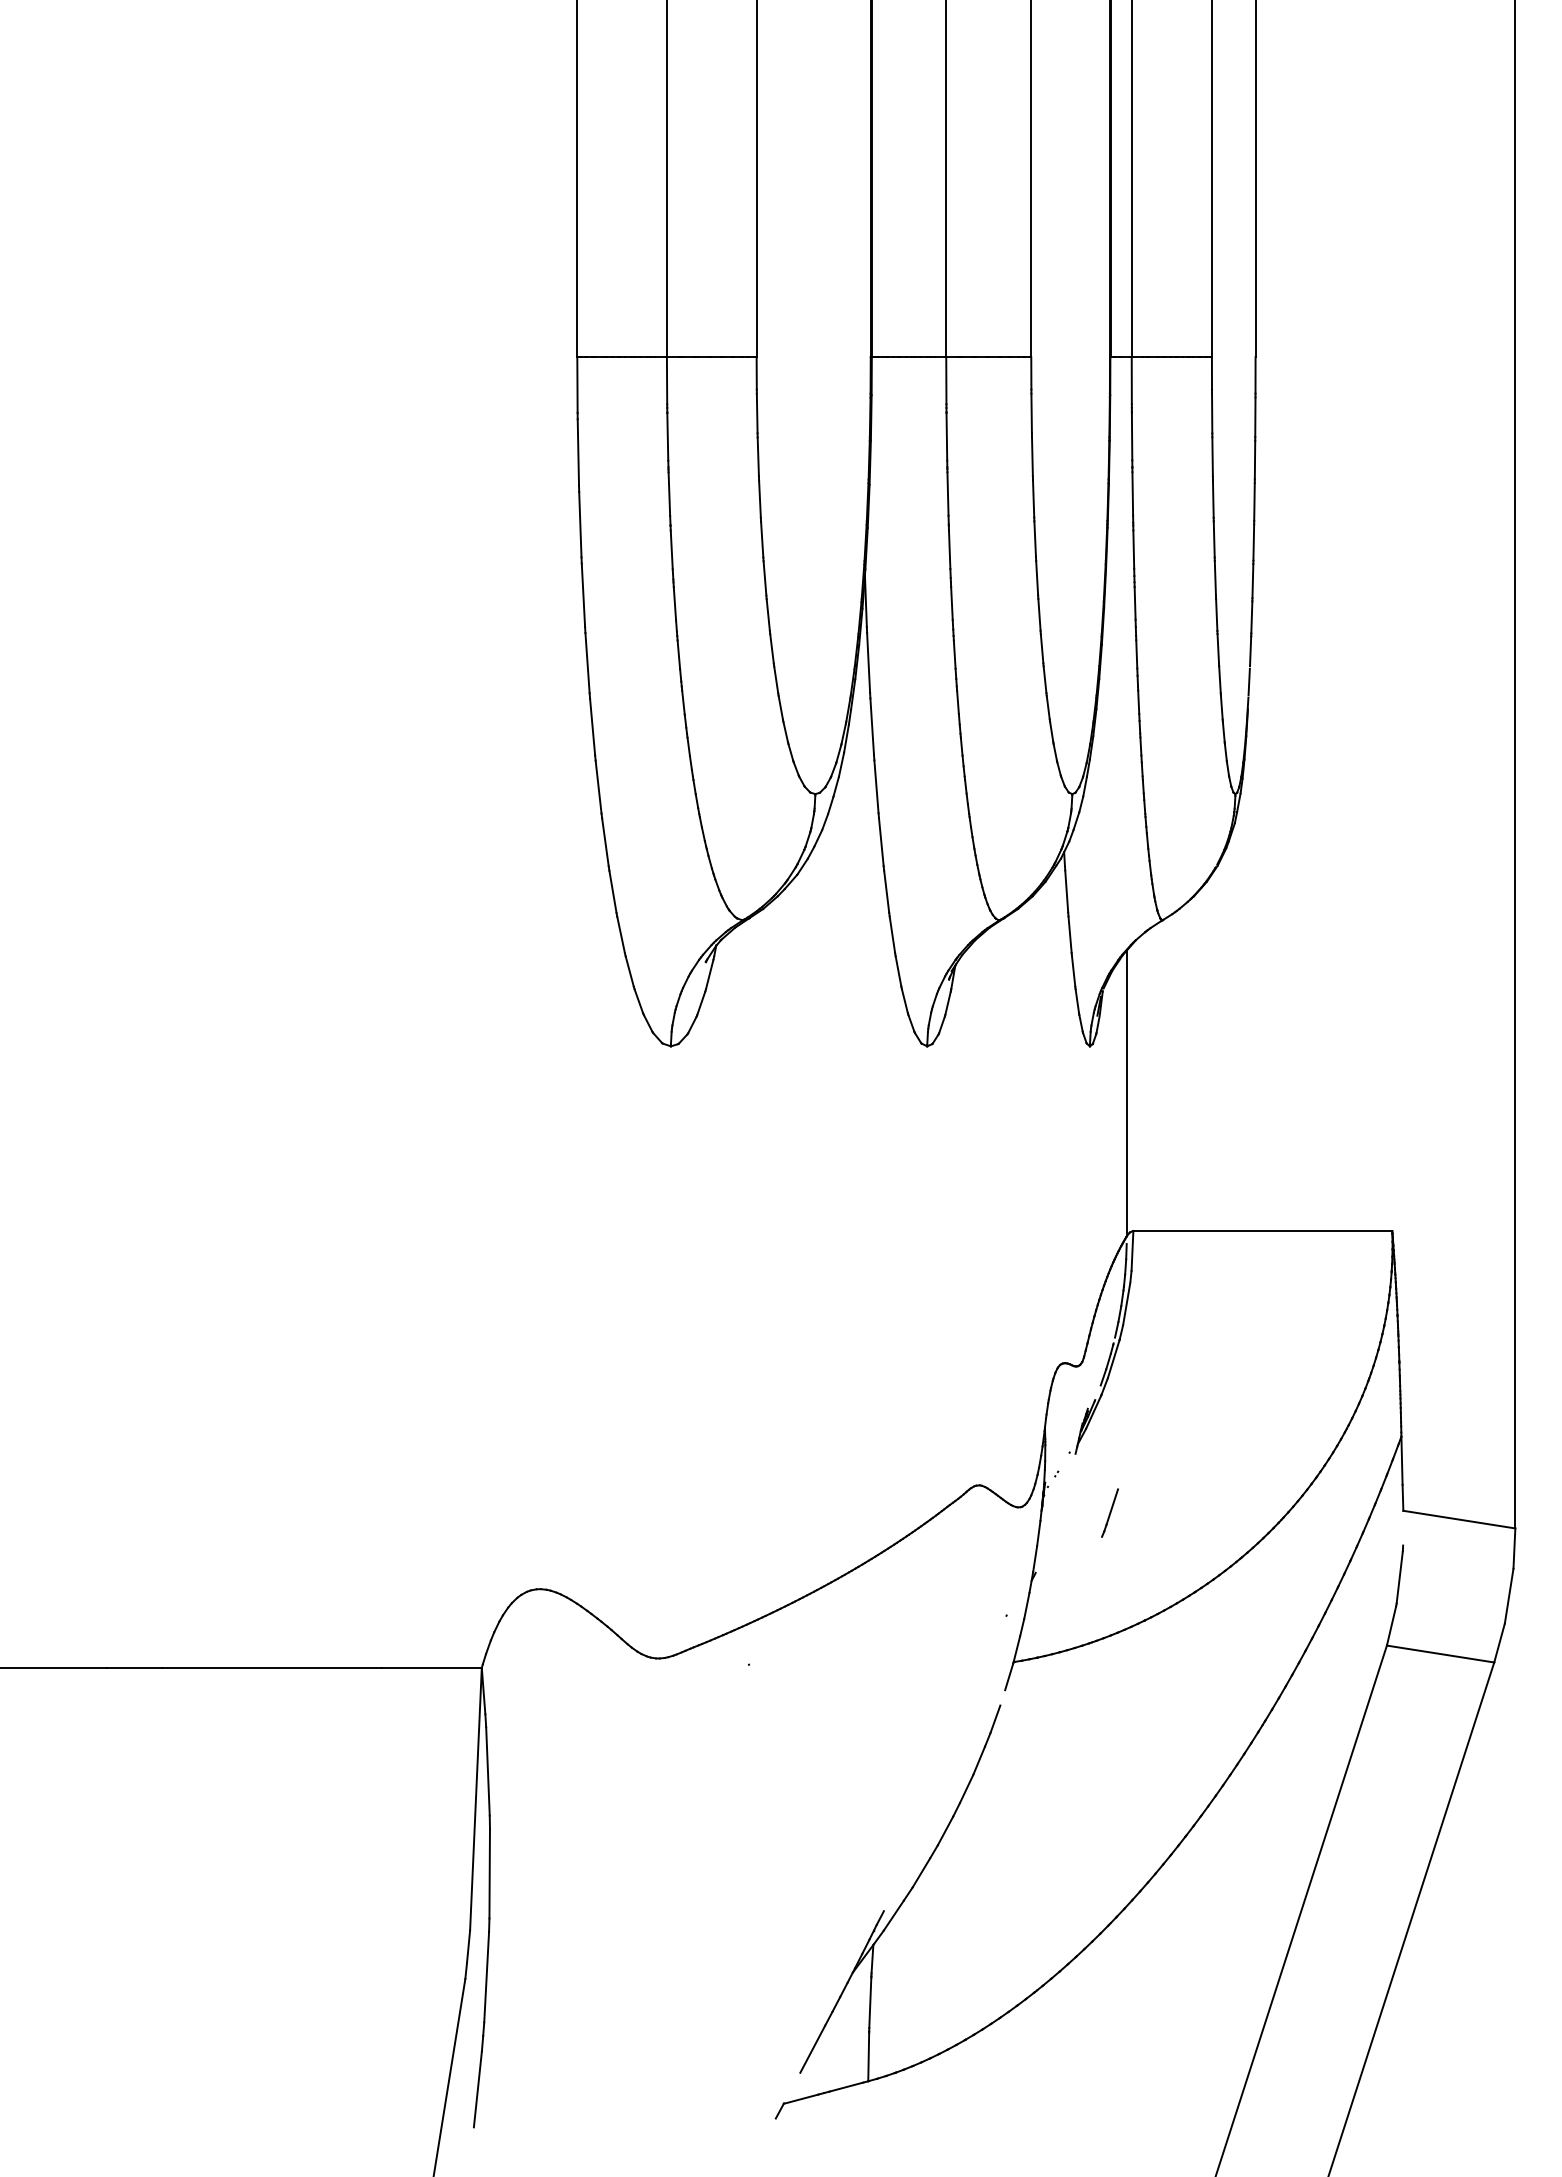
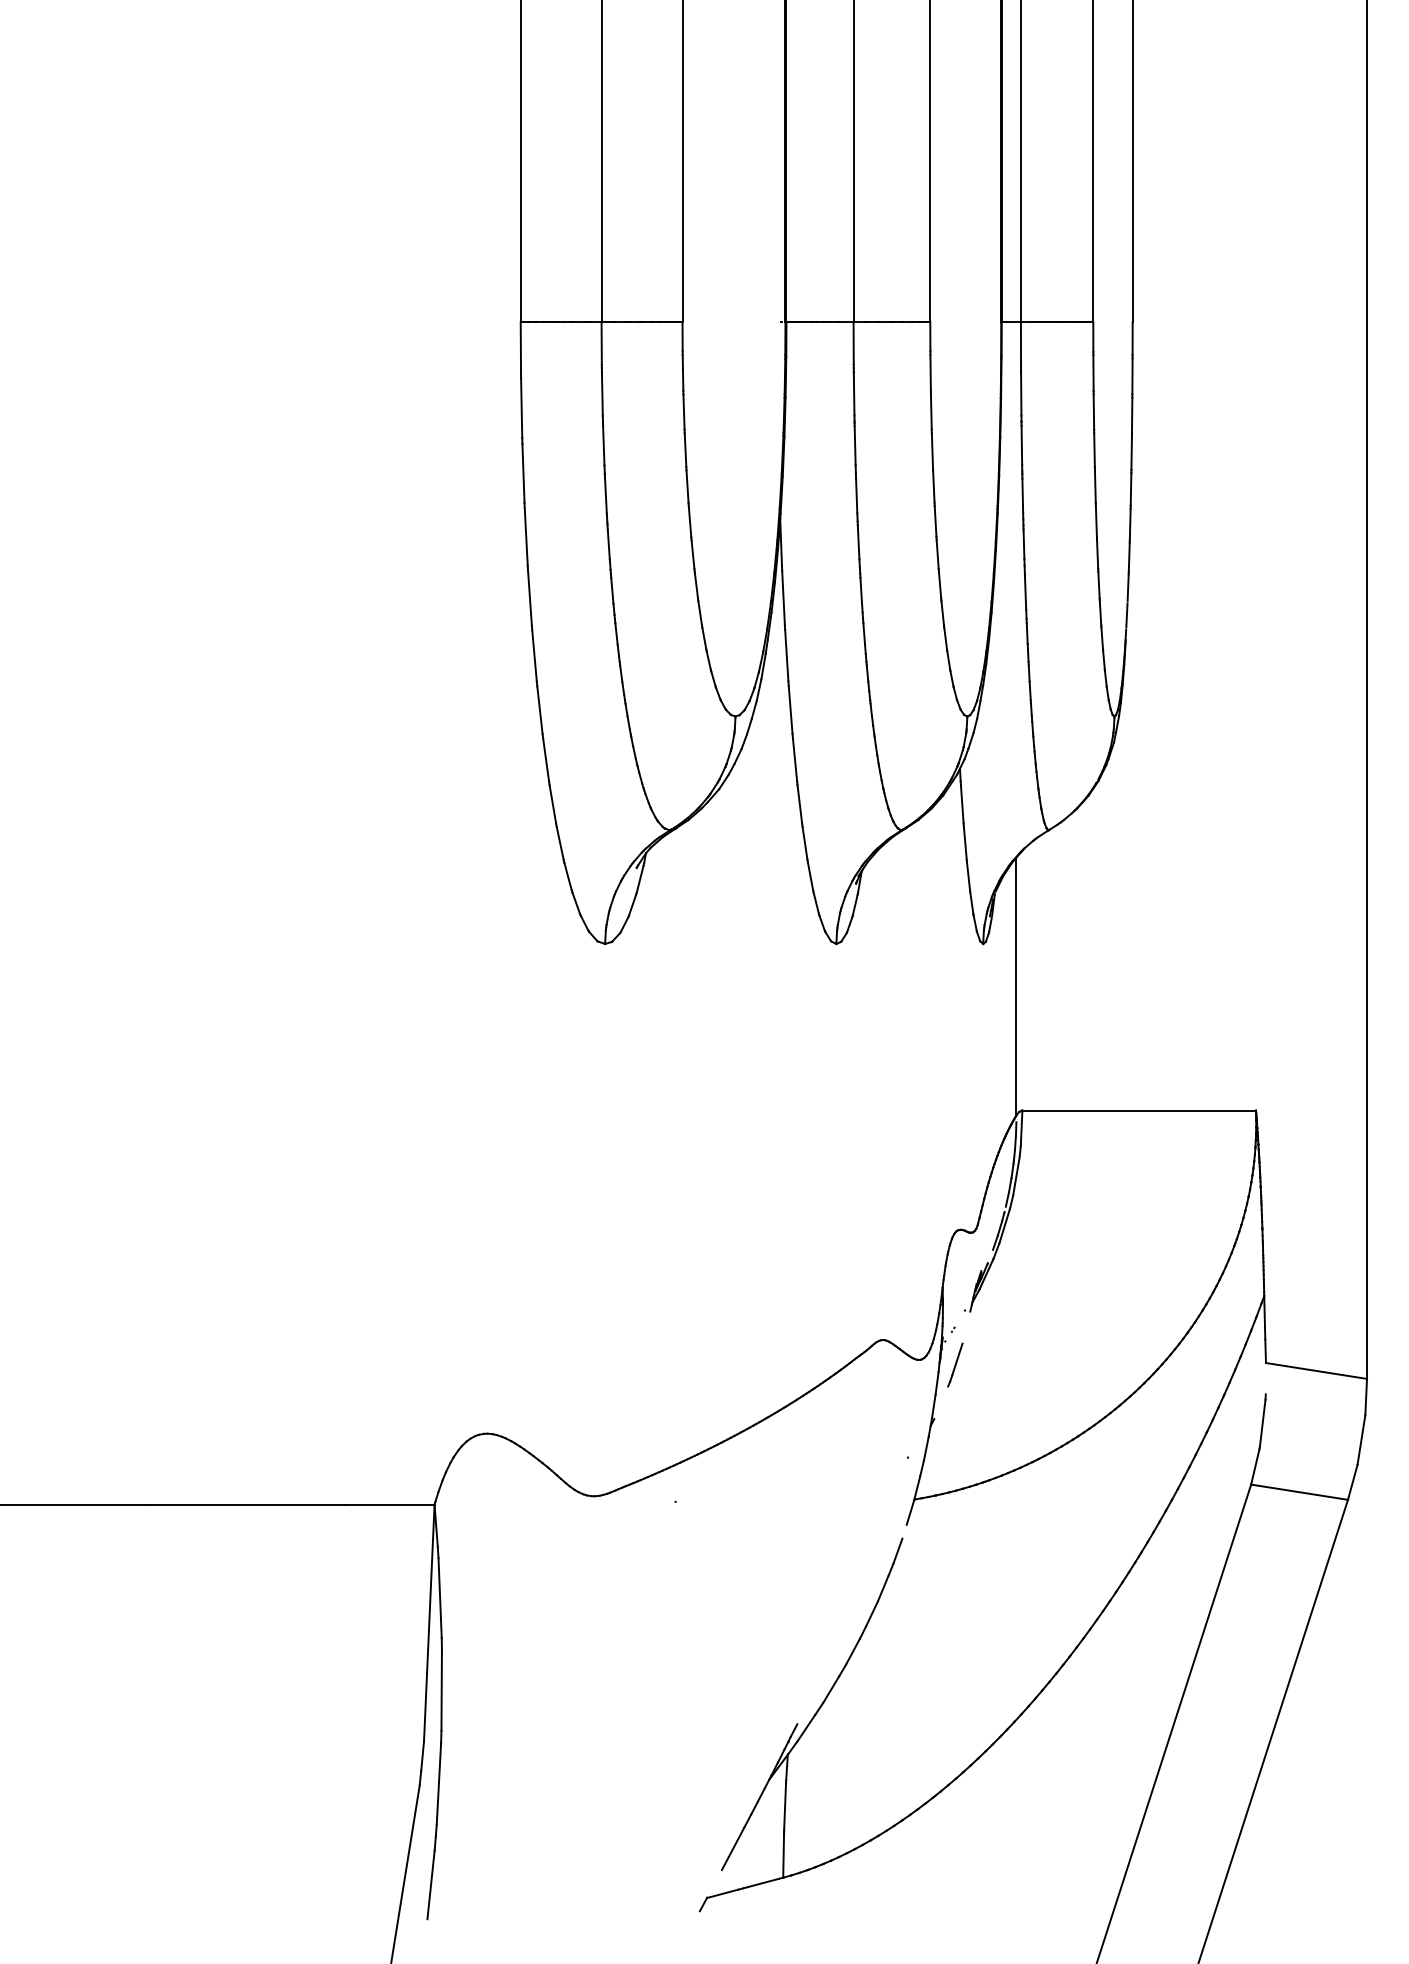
line: (1109, 1512) -> (954, 1364), moved

